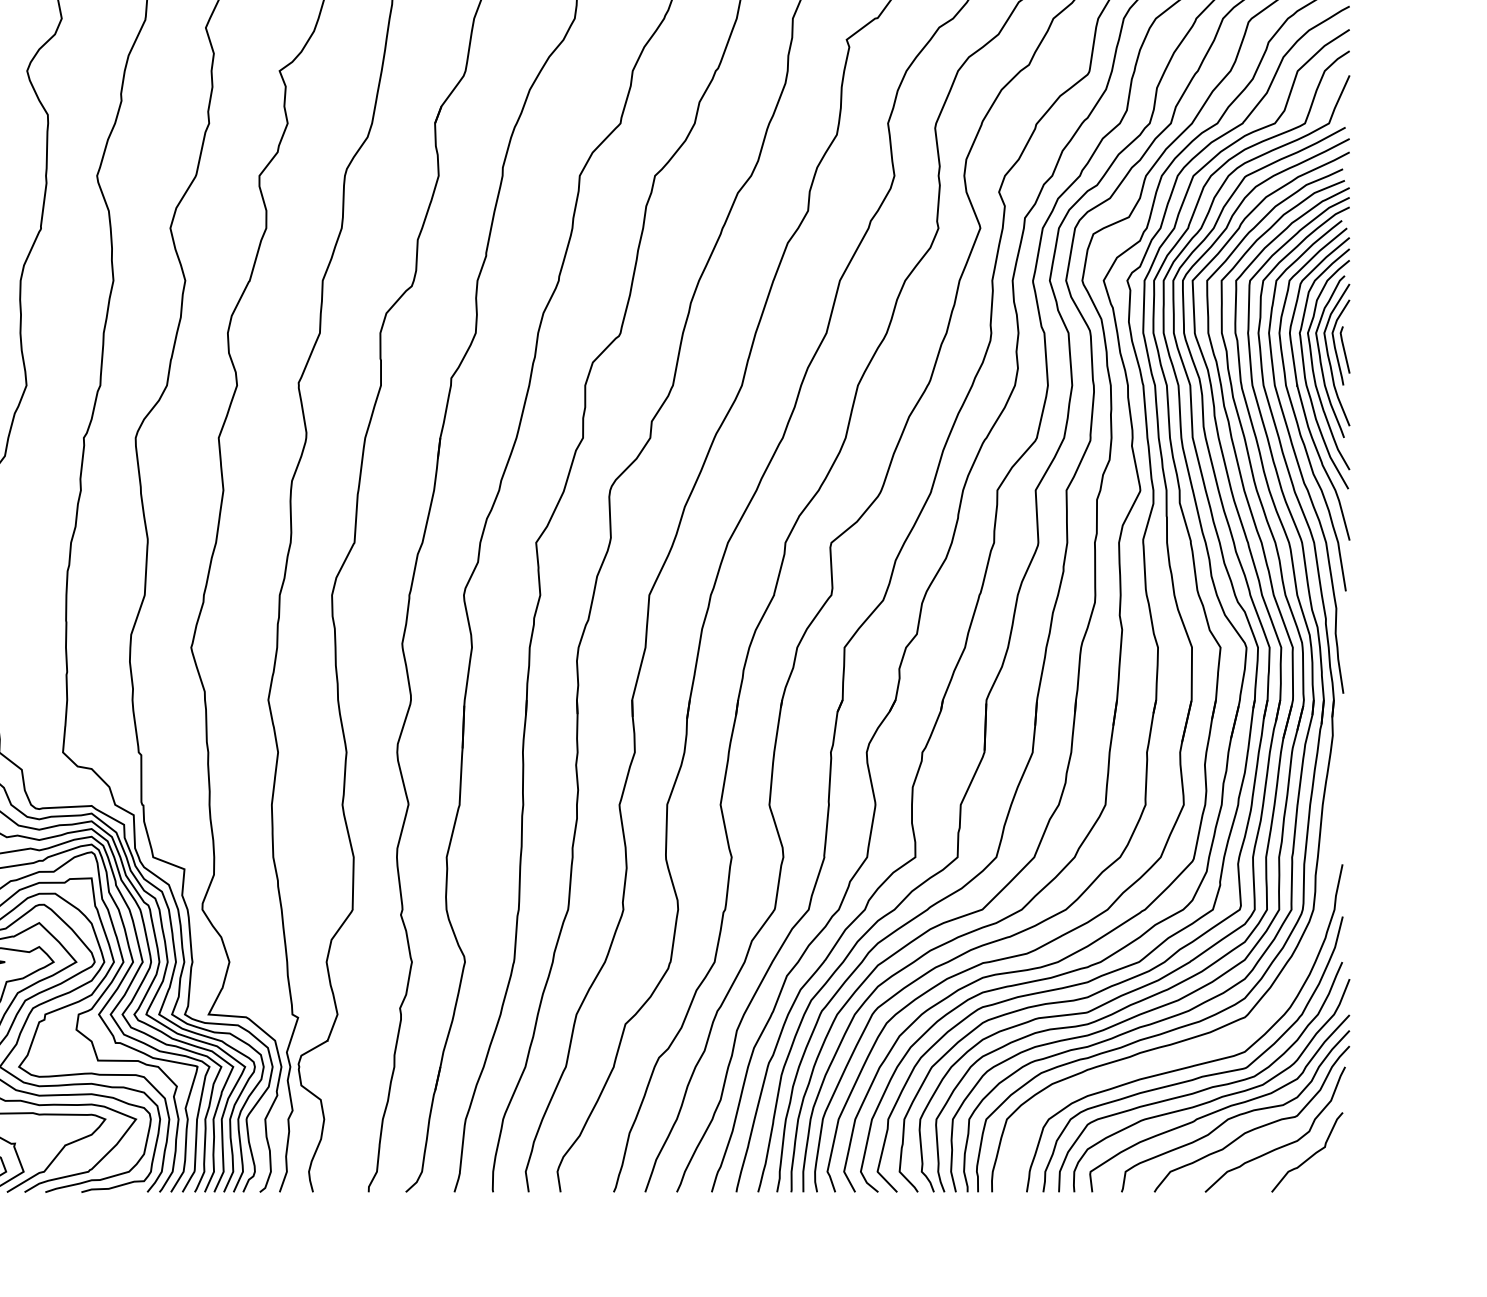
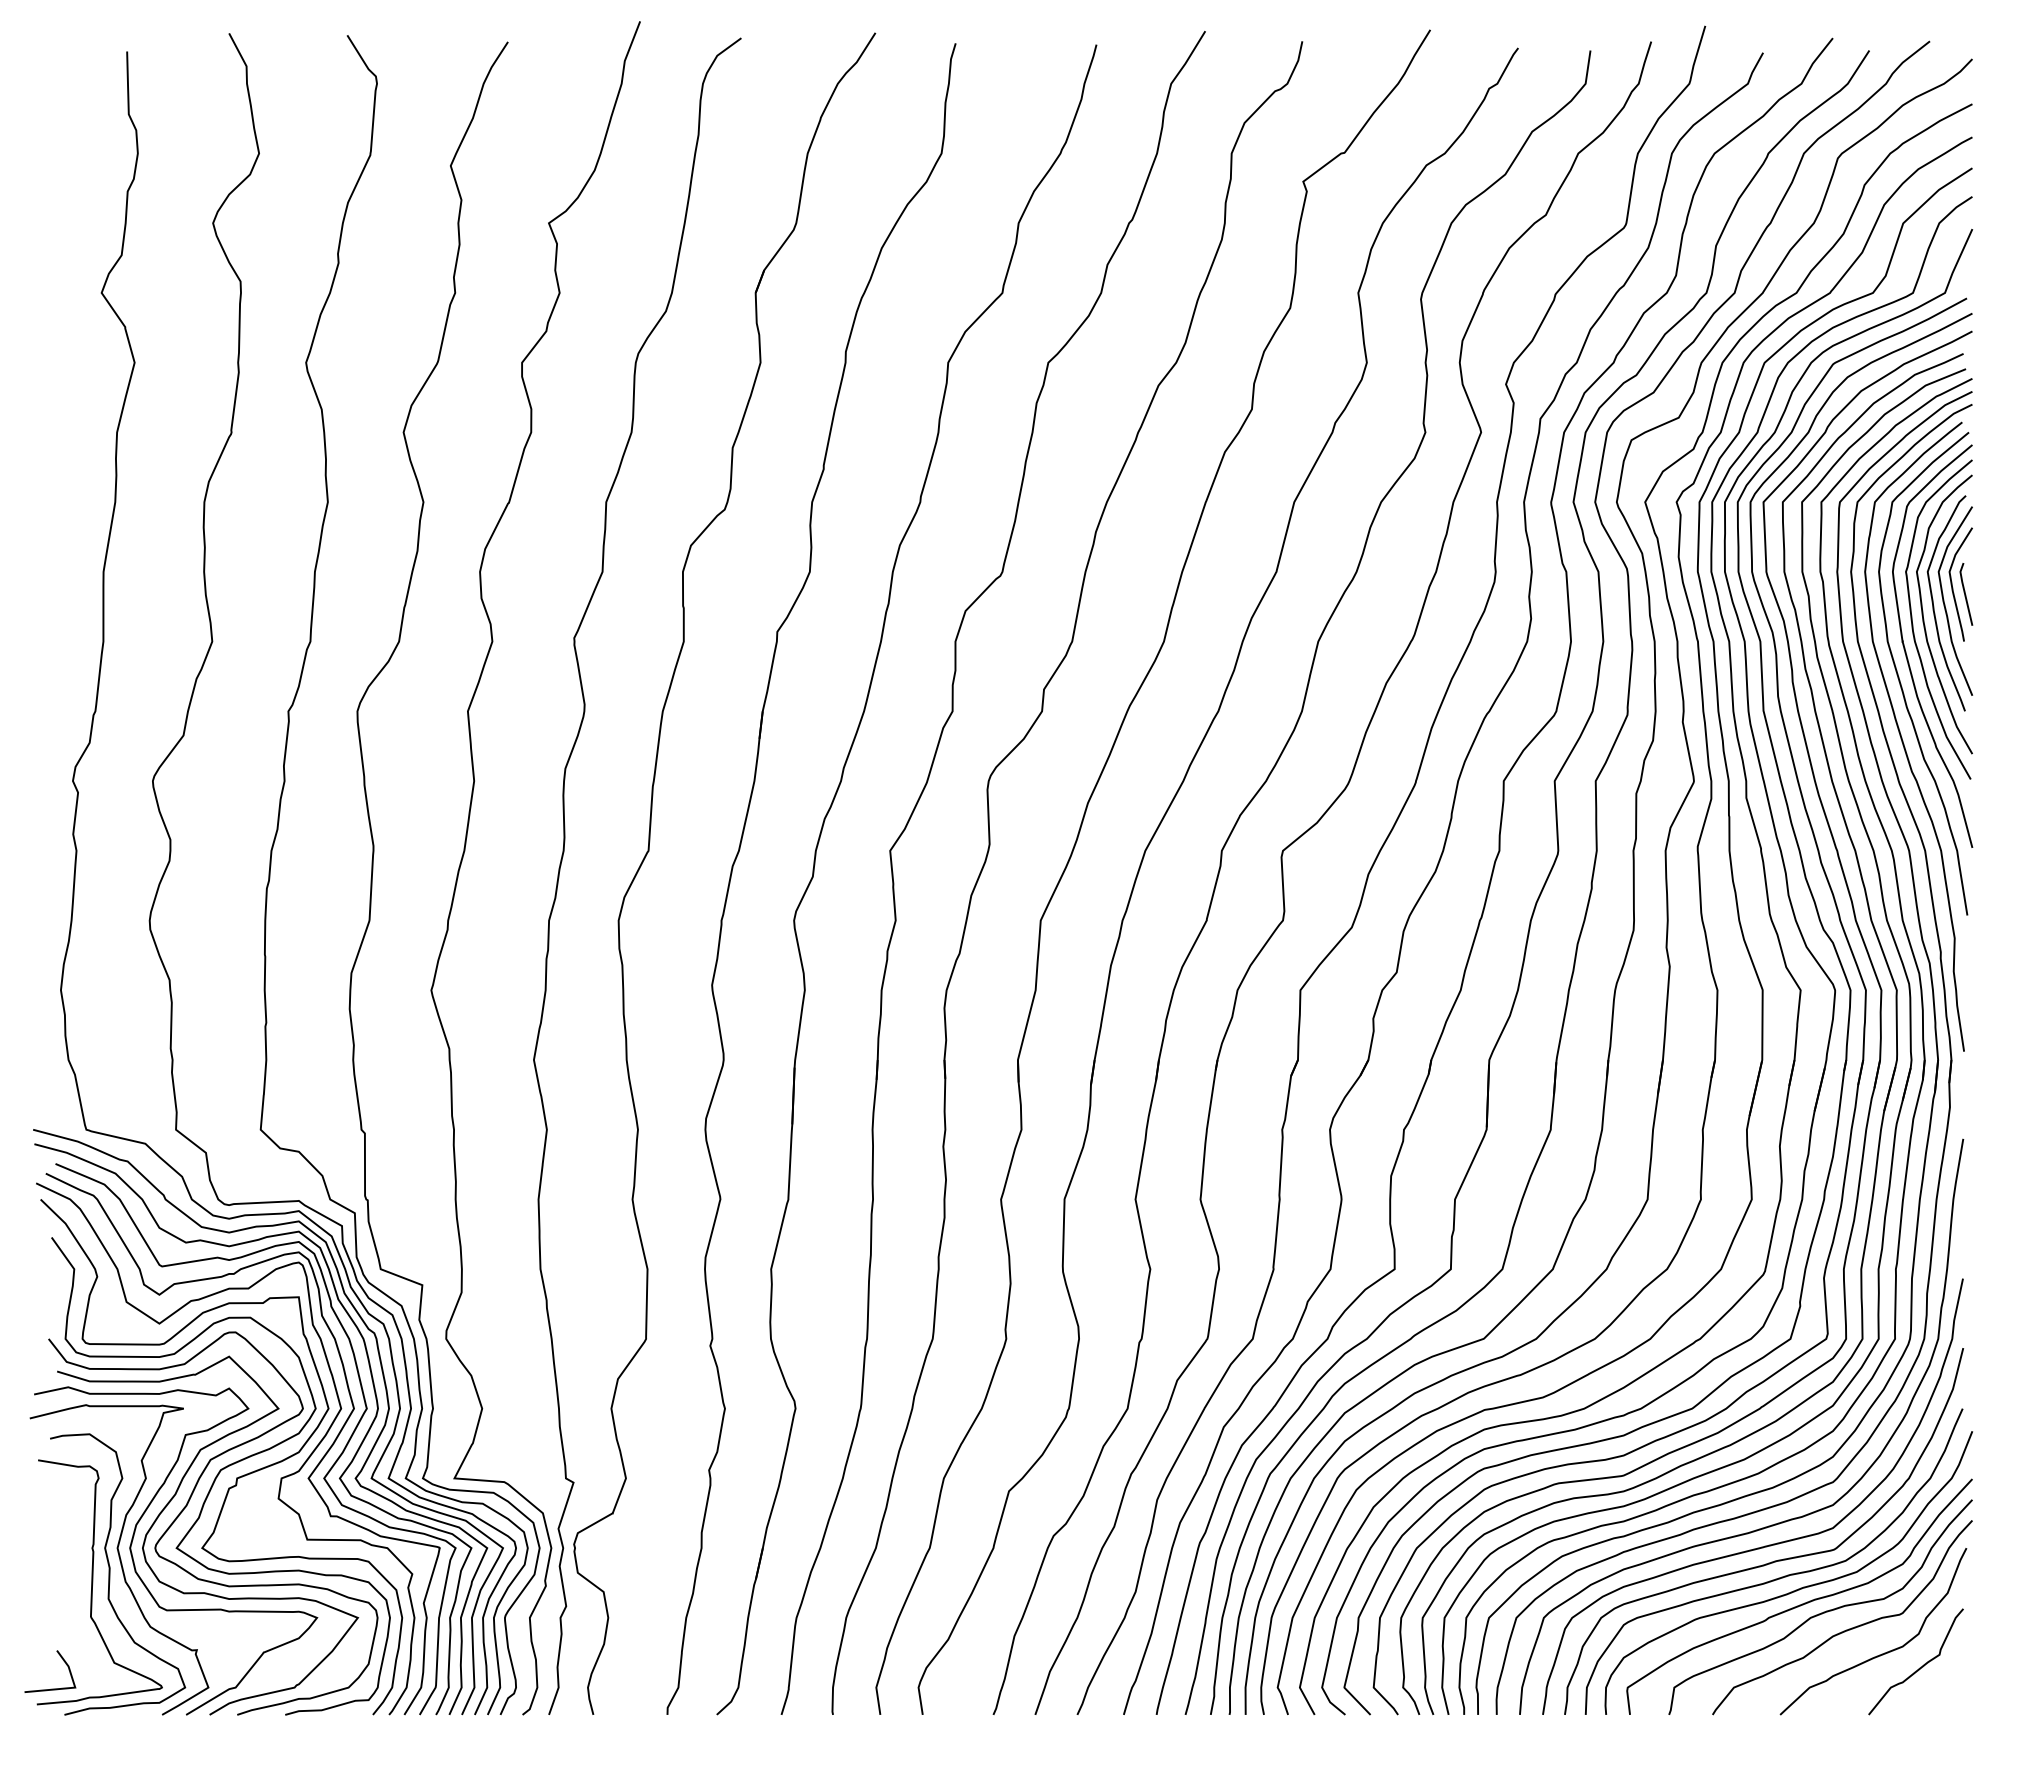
curve: (1200, 1048) -> (1774, 1523), added

